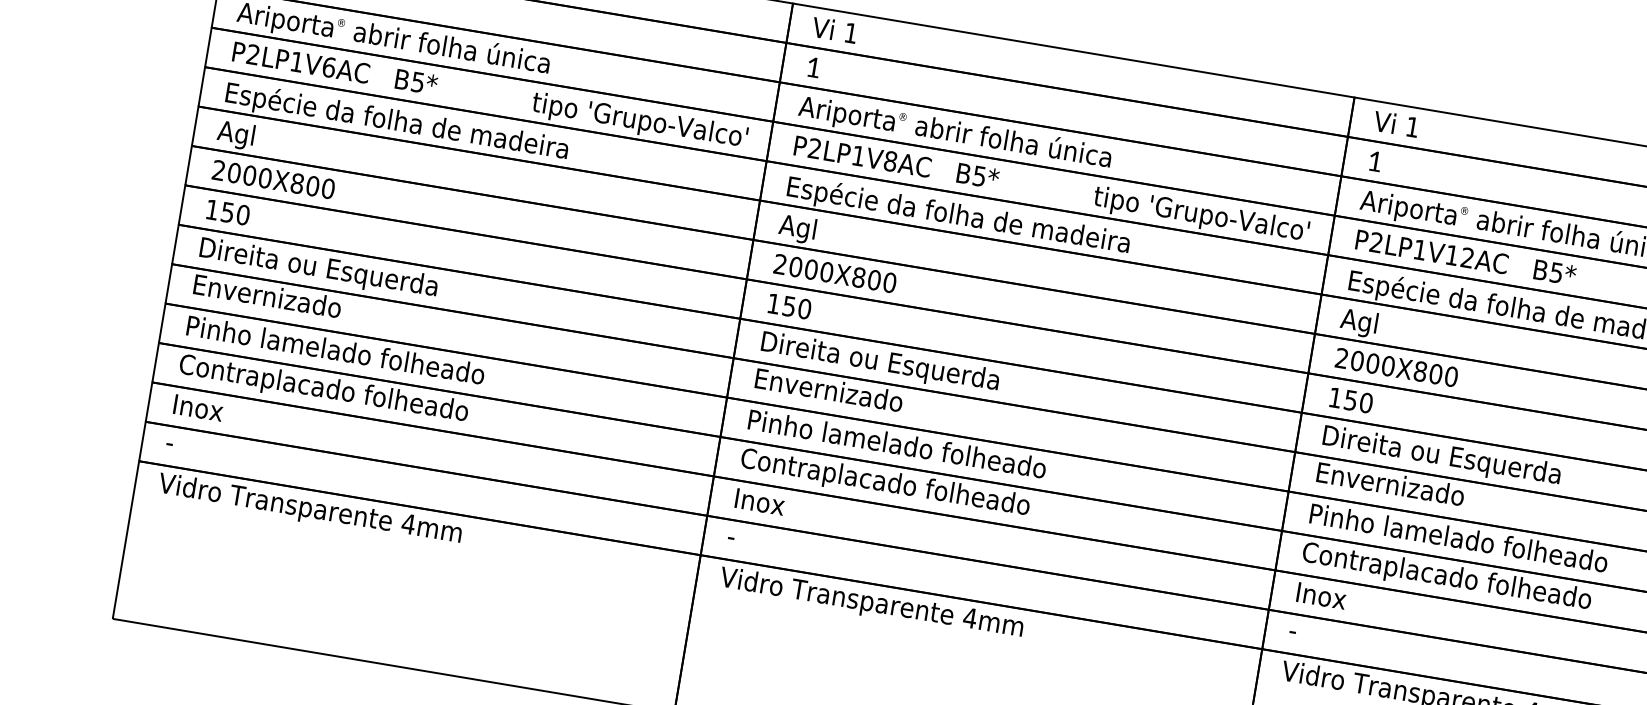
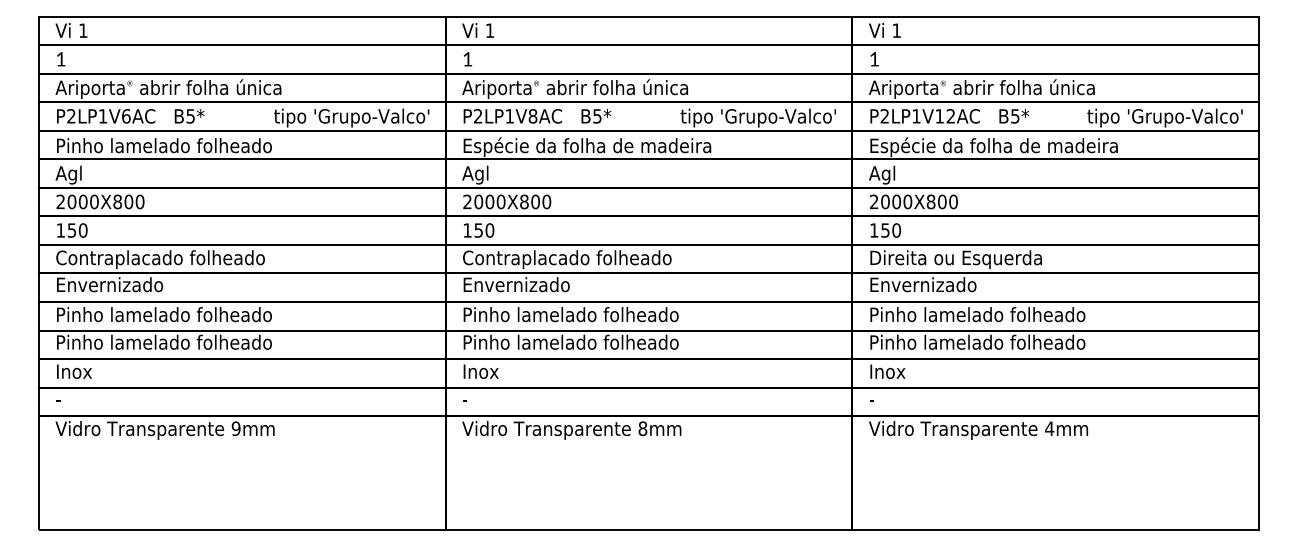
text: (398, 121) -> (181, 146), Espécie da folha de madeira -> Pinho lamelado folheado
text: (343, 272) -> (160, 259), Direita ou Esquerda -> Contraplacado folheado
text: (905, 367) -> (567, 259), Direita ou Esquerda -> Contraplacado folheado
text: (327, 389) -> (163, 343), Contraplacado folheado -> Pinho lamelado folheado
text: (889, 483) -> (570, 343), Contraplacado folheado -> Pinho lamelado folheado
text: (407, 523) -> (235, 428), 4mm -> 9mm
text: (1451, 577) -> (977, 343), Contraplacado folheado -> Pinho lamelado folheado
text: (969, 617) -> (642, 428), 4mm -> 8mm

